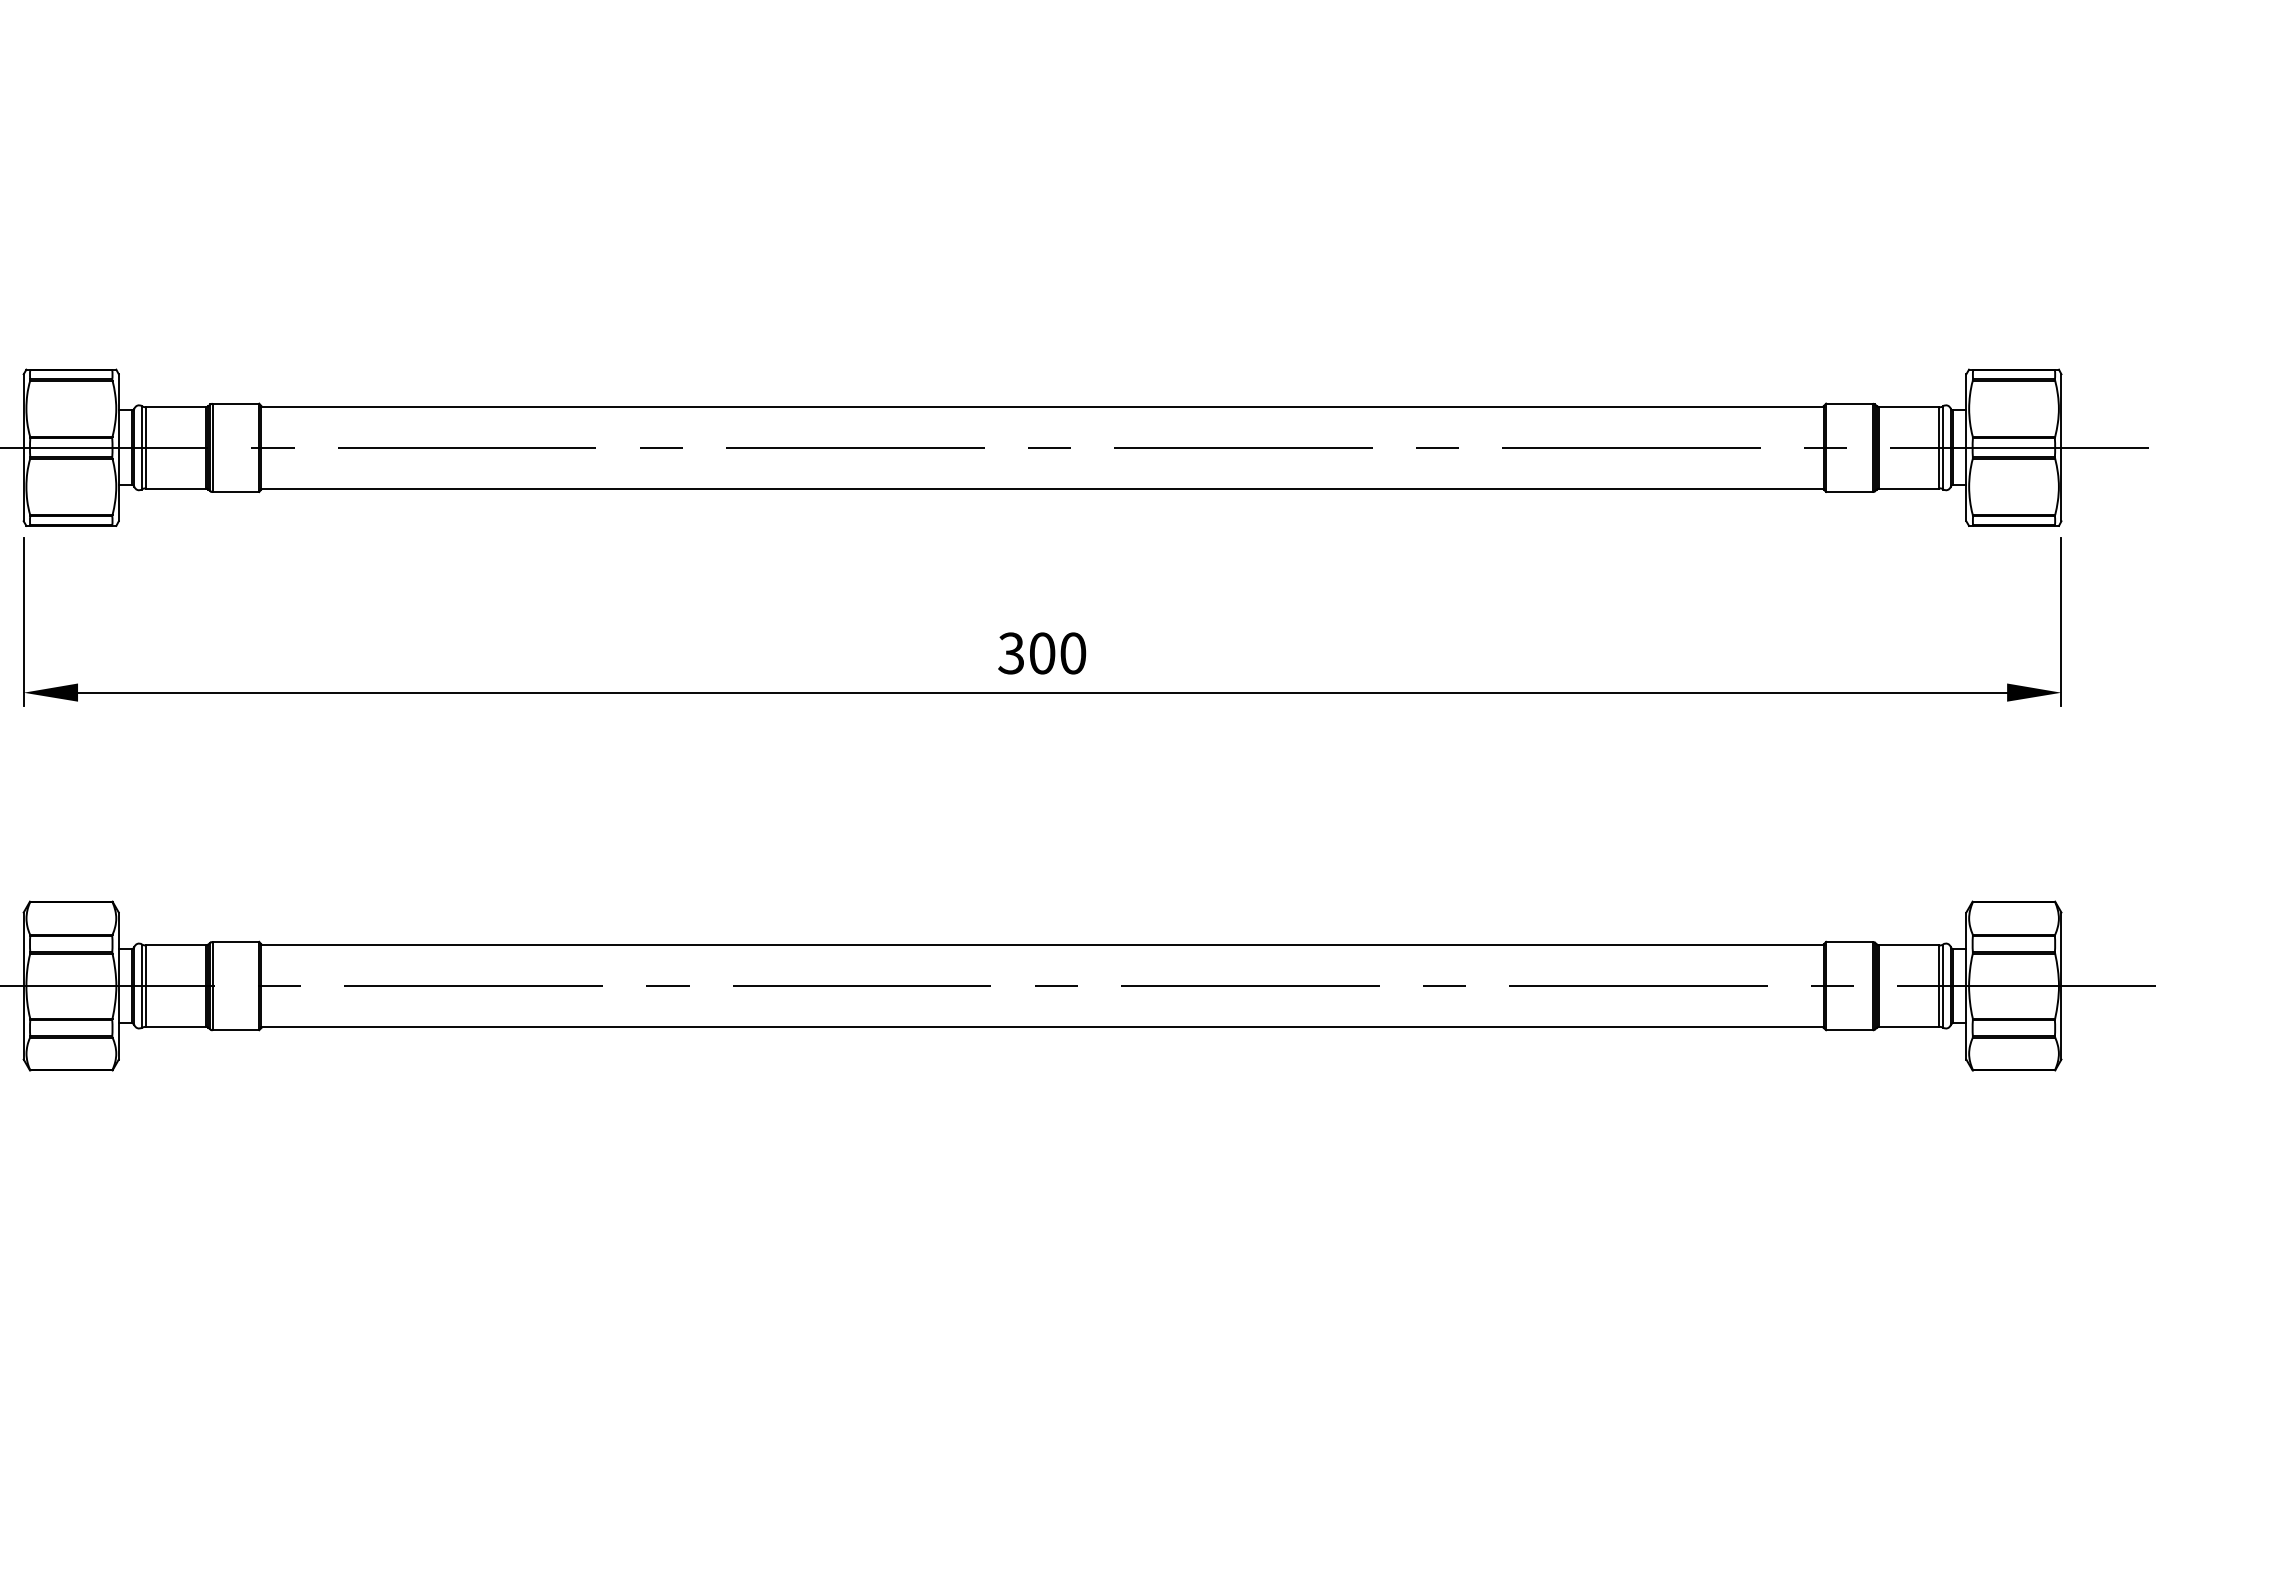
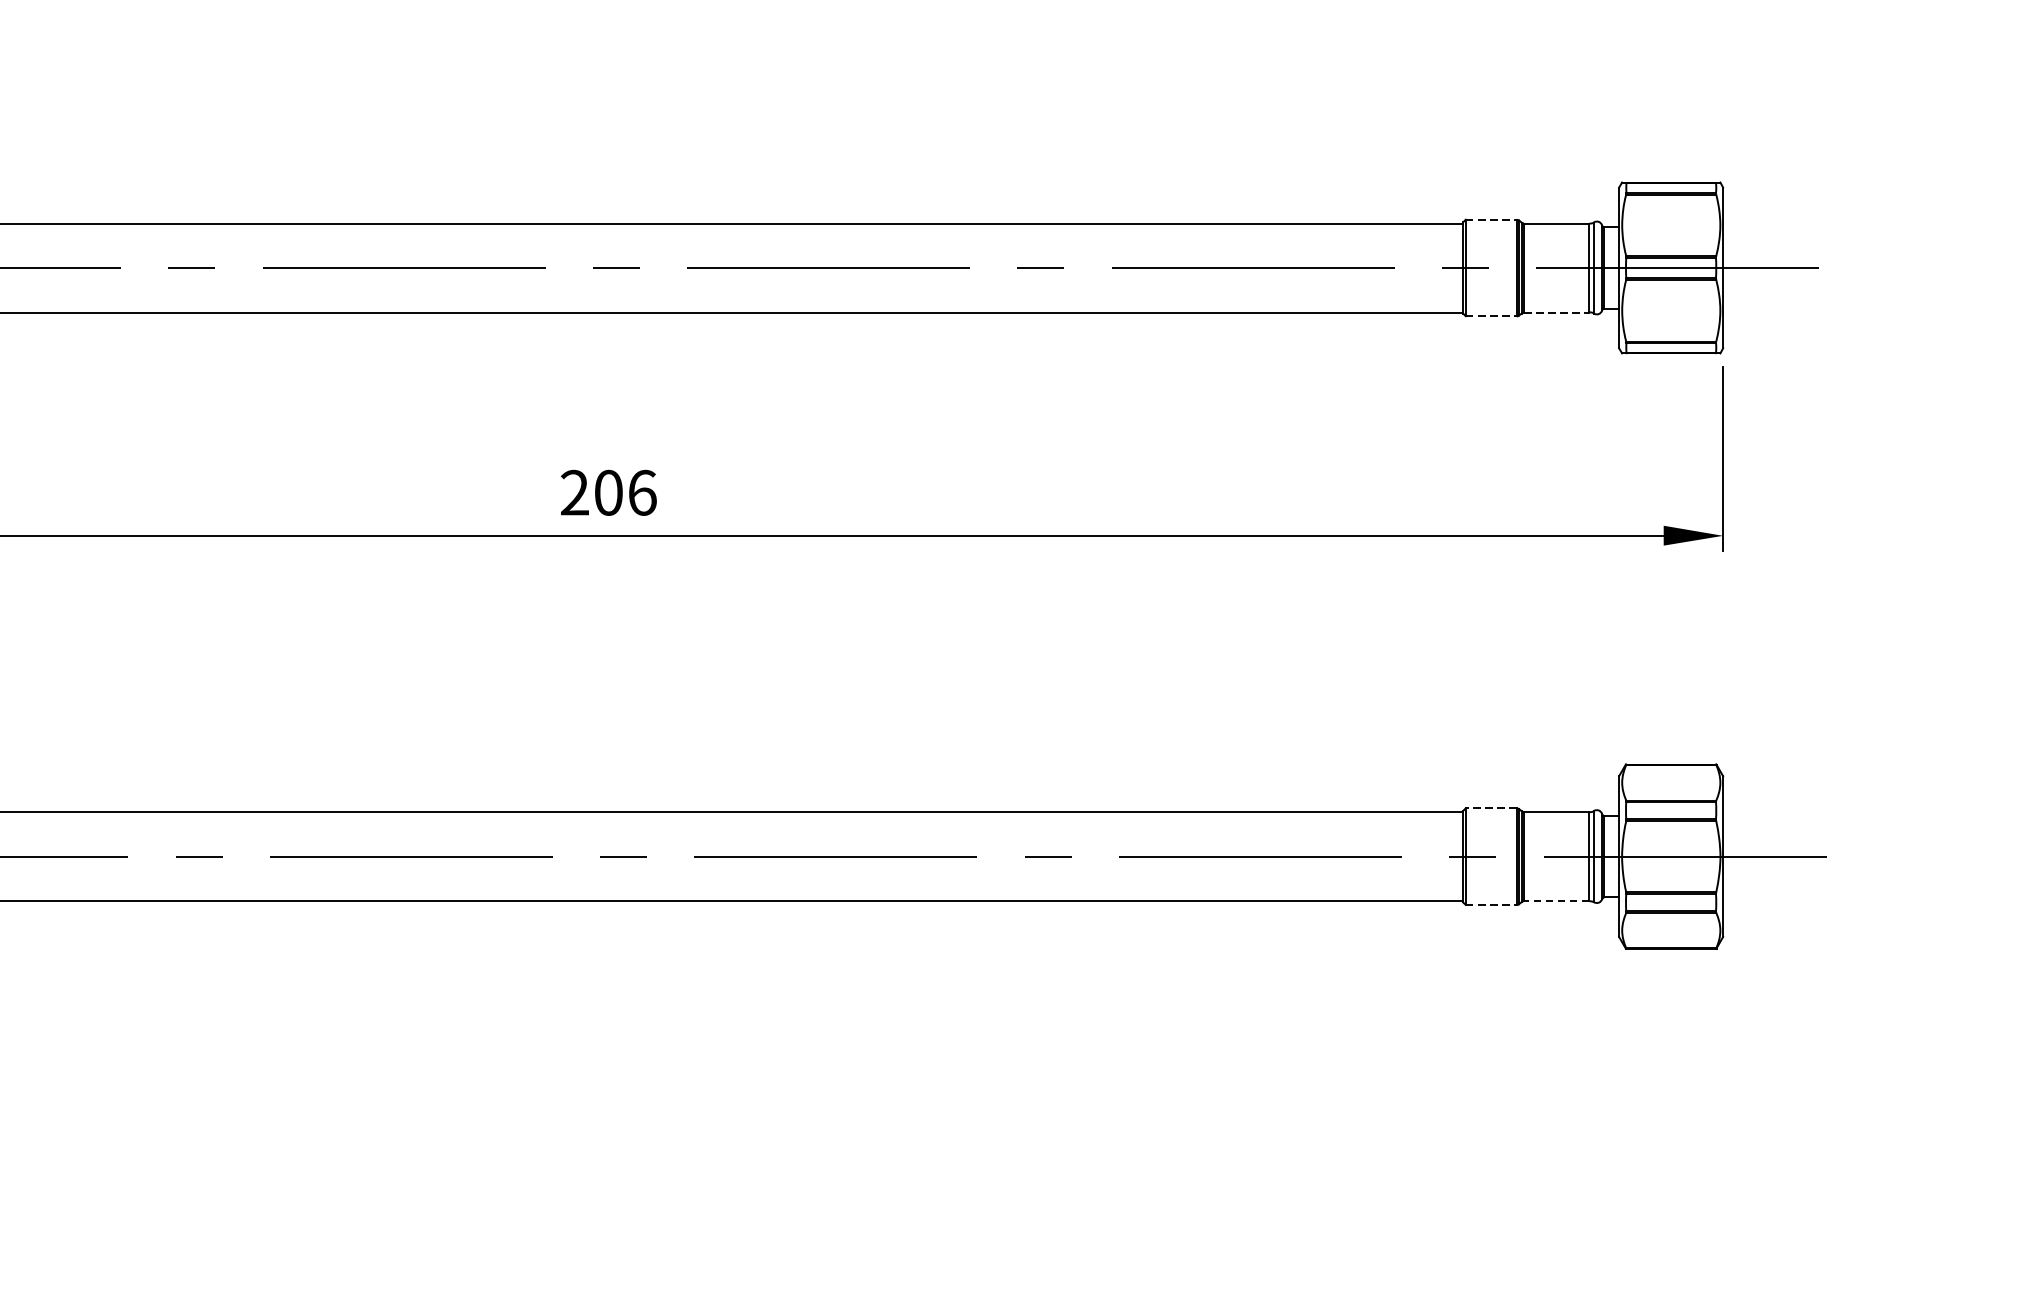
line: (1850, 403) -> (1492, 219), solid -> dashed
line: (1909, 488) -> (1556, 312), solid -> dashed
line: (1850, 491) -> (1492, 315), solid -> dashed
text: (1042, 653) -> (608, 492), 300 -> 206
line: (1849, 941) -> (1491, 807), solid -> dashed
line: (1909, 1026) -> (1556, 900), solid -> dashed
line: (1850, 1030) -> (1492, 905), solid -> dashed

